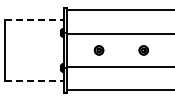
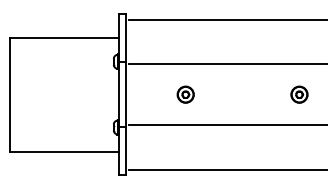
line: (34, 20) -> (64, 38), dashed -> solid
part: (143, 50) -> (298, 94), moved
line: (34, 80) -> (64, 151), dashed -> solid

